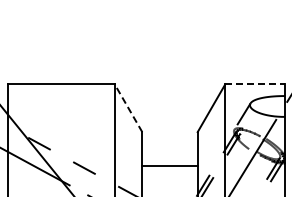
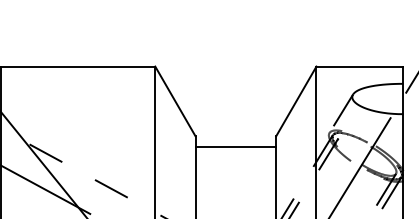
line: (255, 84) -> (360, 67), dashed -> solid
line: (128, 108) -> (175, 101), dashed -> solid
line: (169, 165) -> (235, 147), moved

